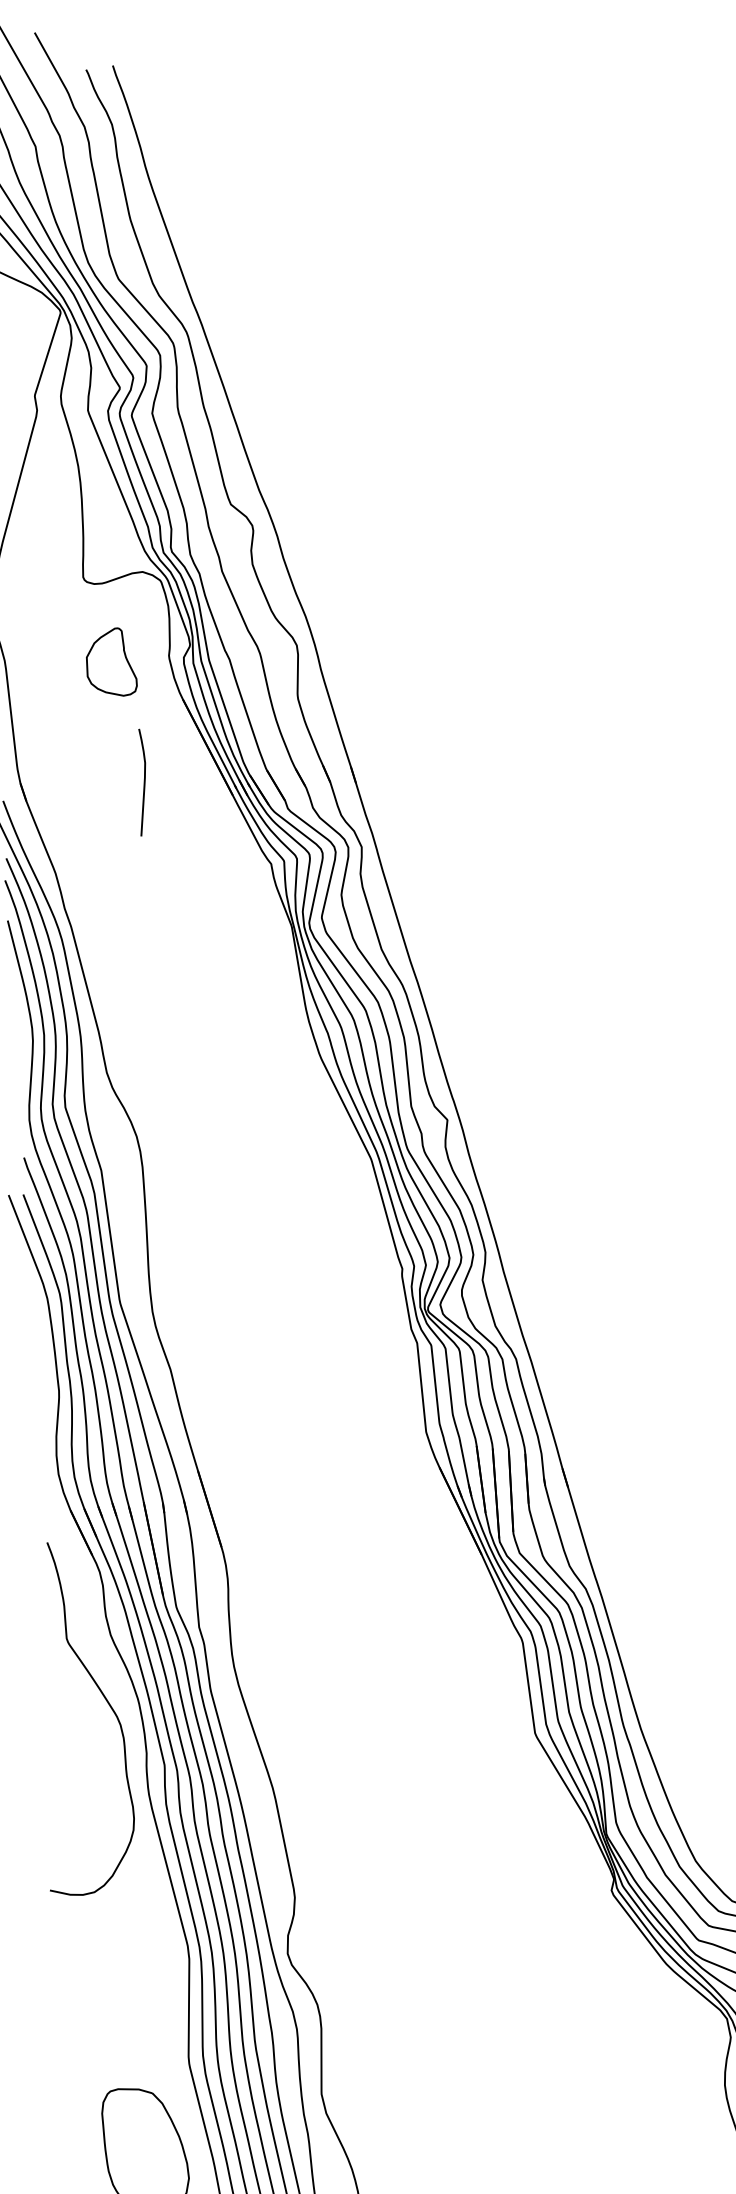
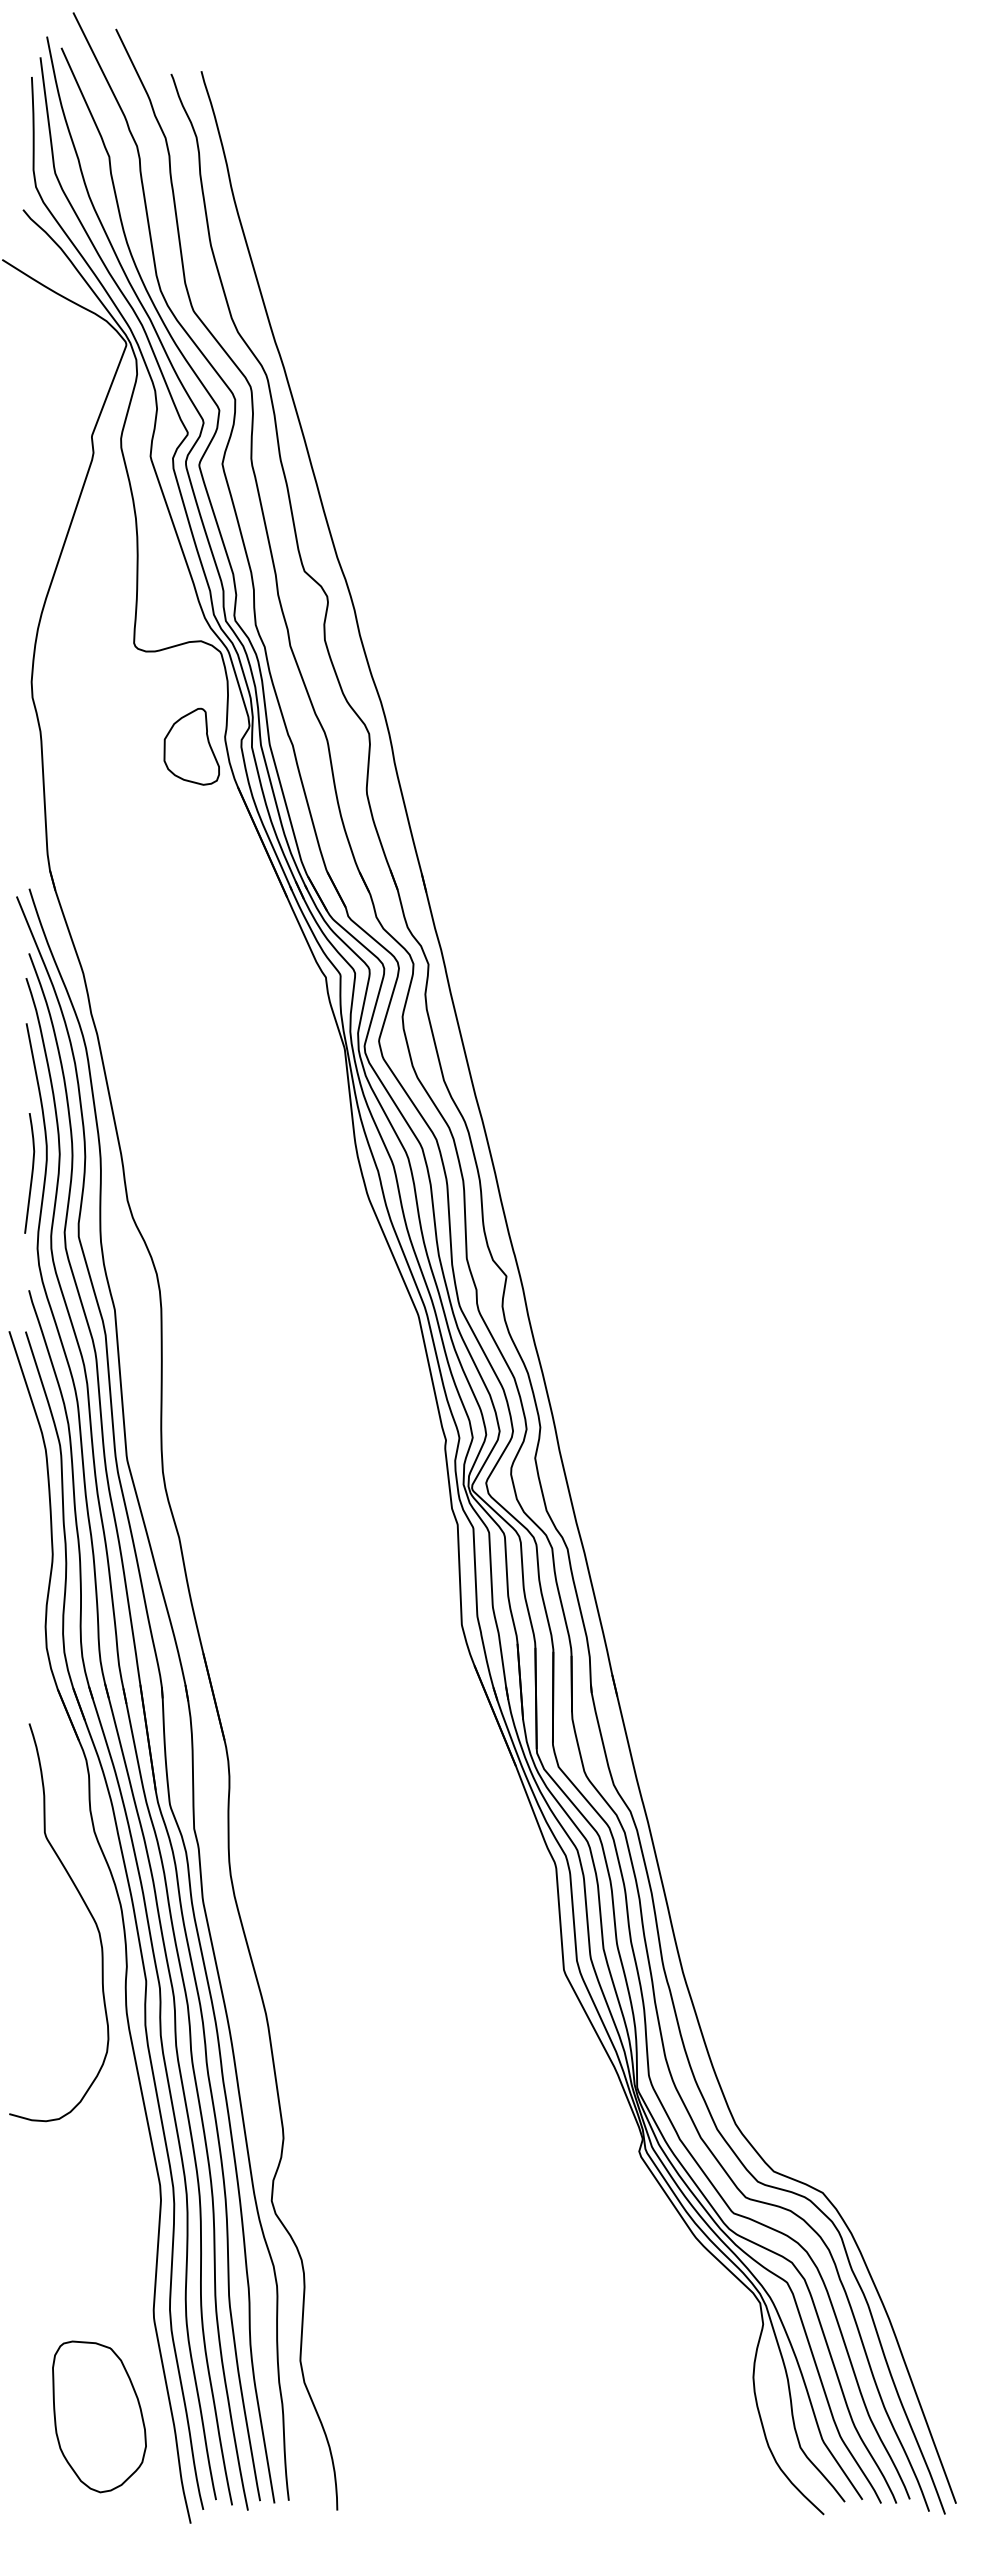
part: (110, 662) -> (191, 746), moved
curve: (143, 782) -> (31, 1173), moved

